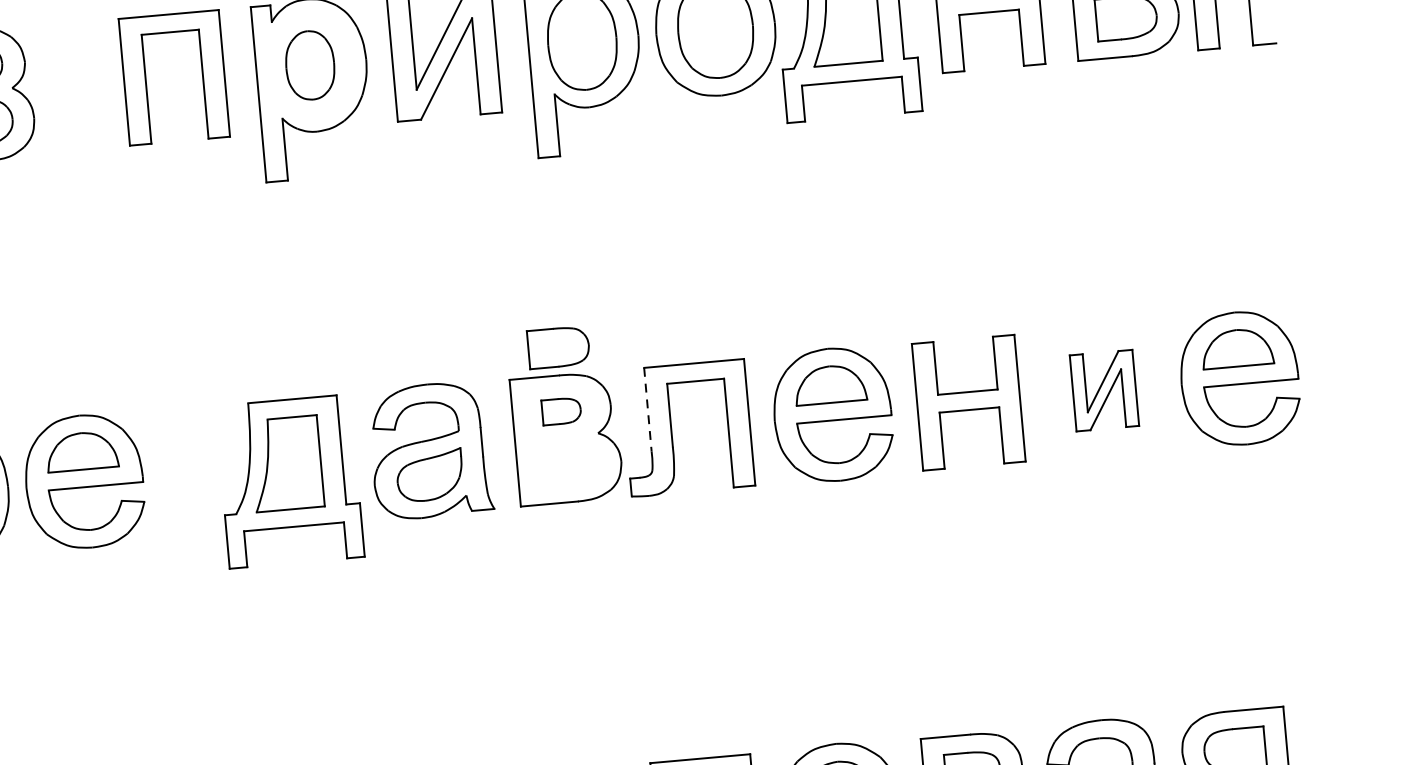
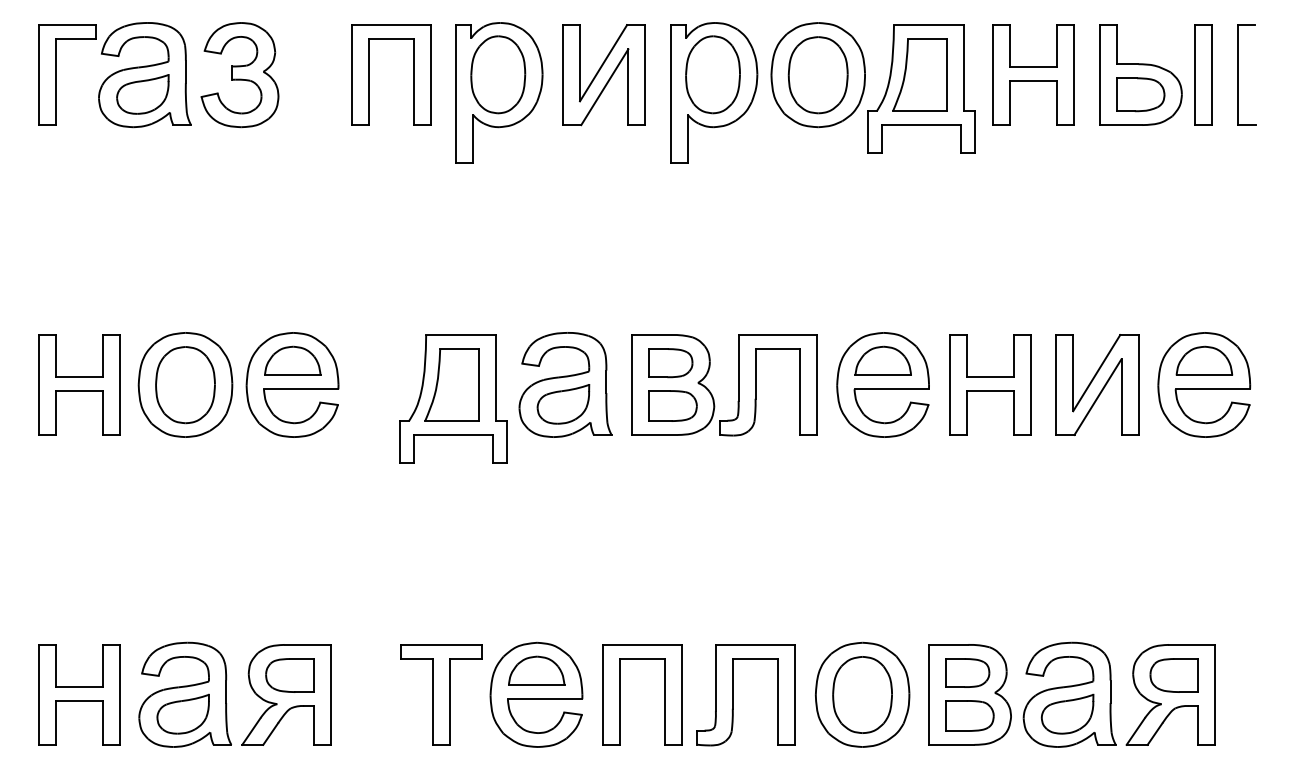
part: (310, 64) -> (498, 74), size x1.43
part: (557, 346) -> (672, 405), moved
part: (1104, 390) -> (1097, 384), size x1.67
line: (647, 409) -> (738, 367), dashed -> solid
part: (561, 411) -> (670, 363), size x1.43

